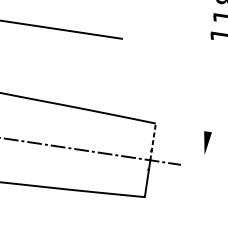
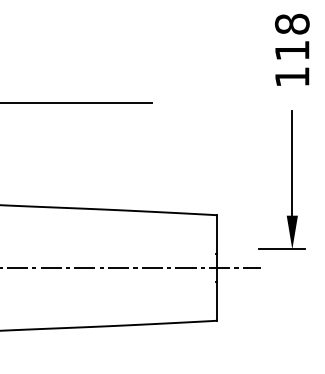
line: (213, 95) -> (292, 163), added
line: (153, 141) -> (217, 241), dashed -> solid
line: (197, 154) -> (281, 249), added

